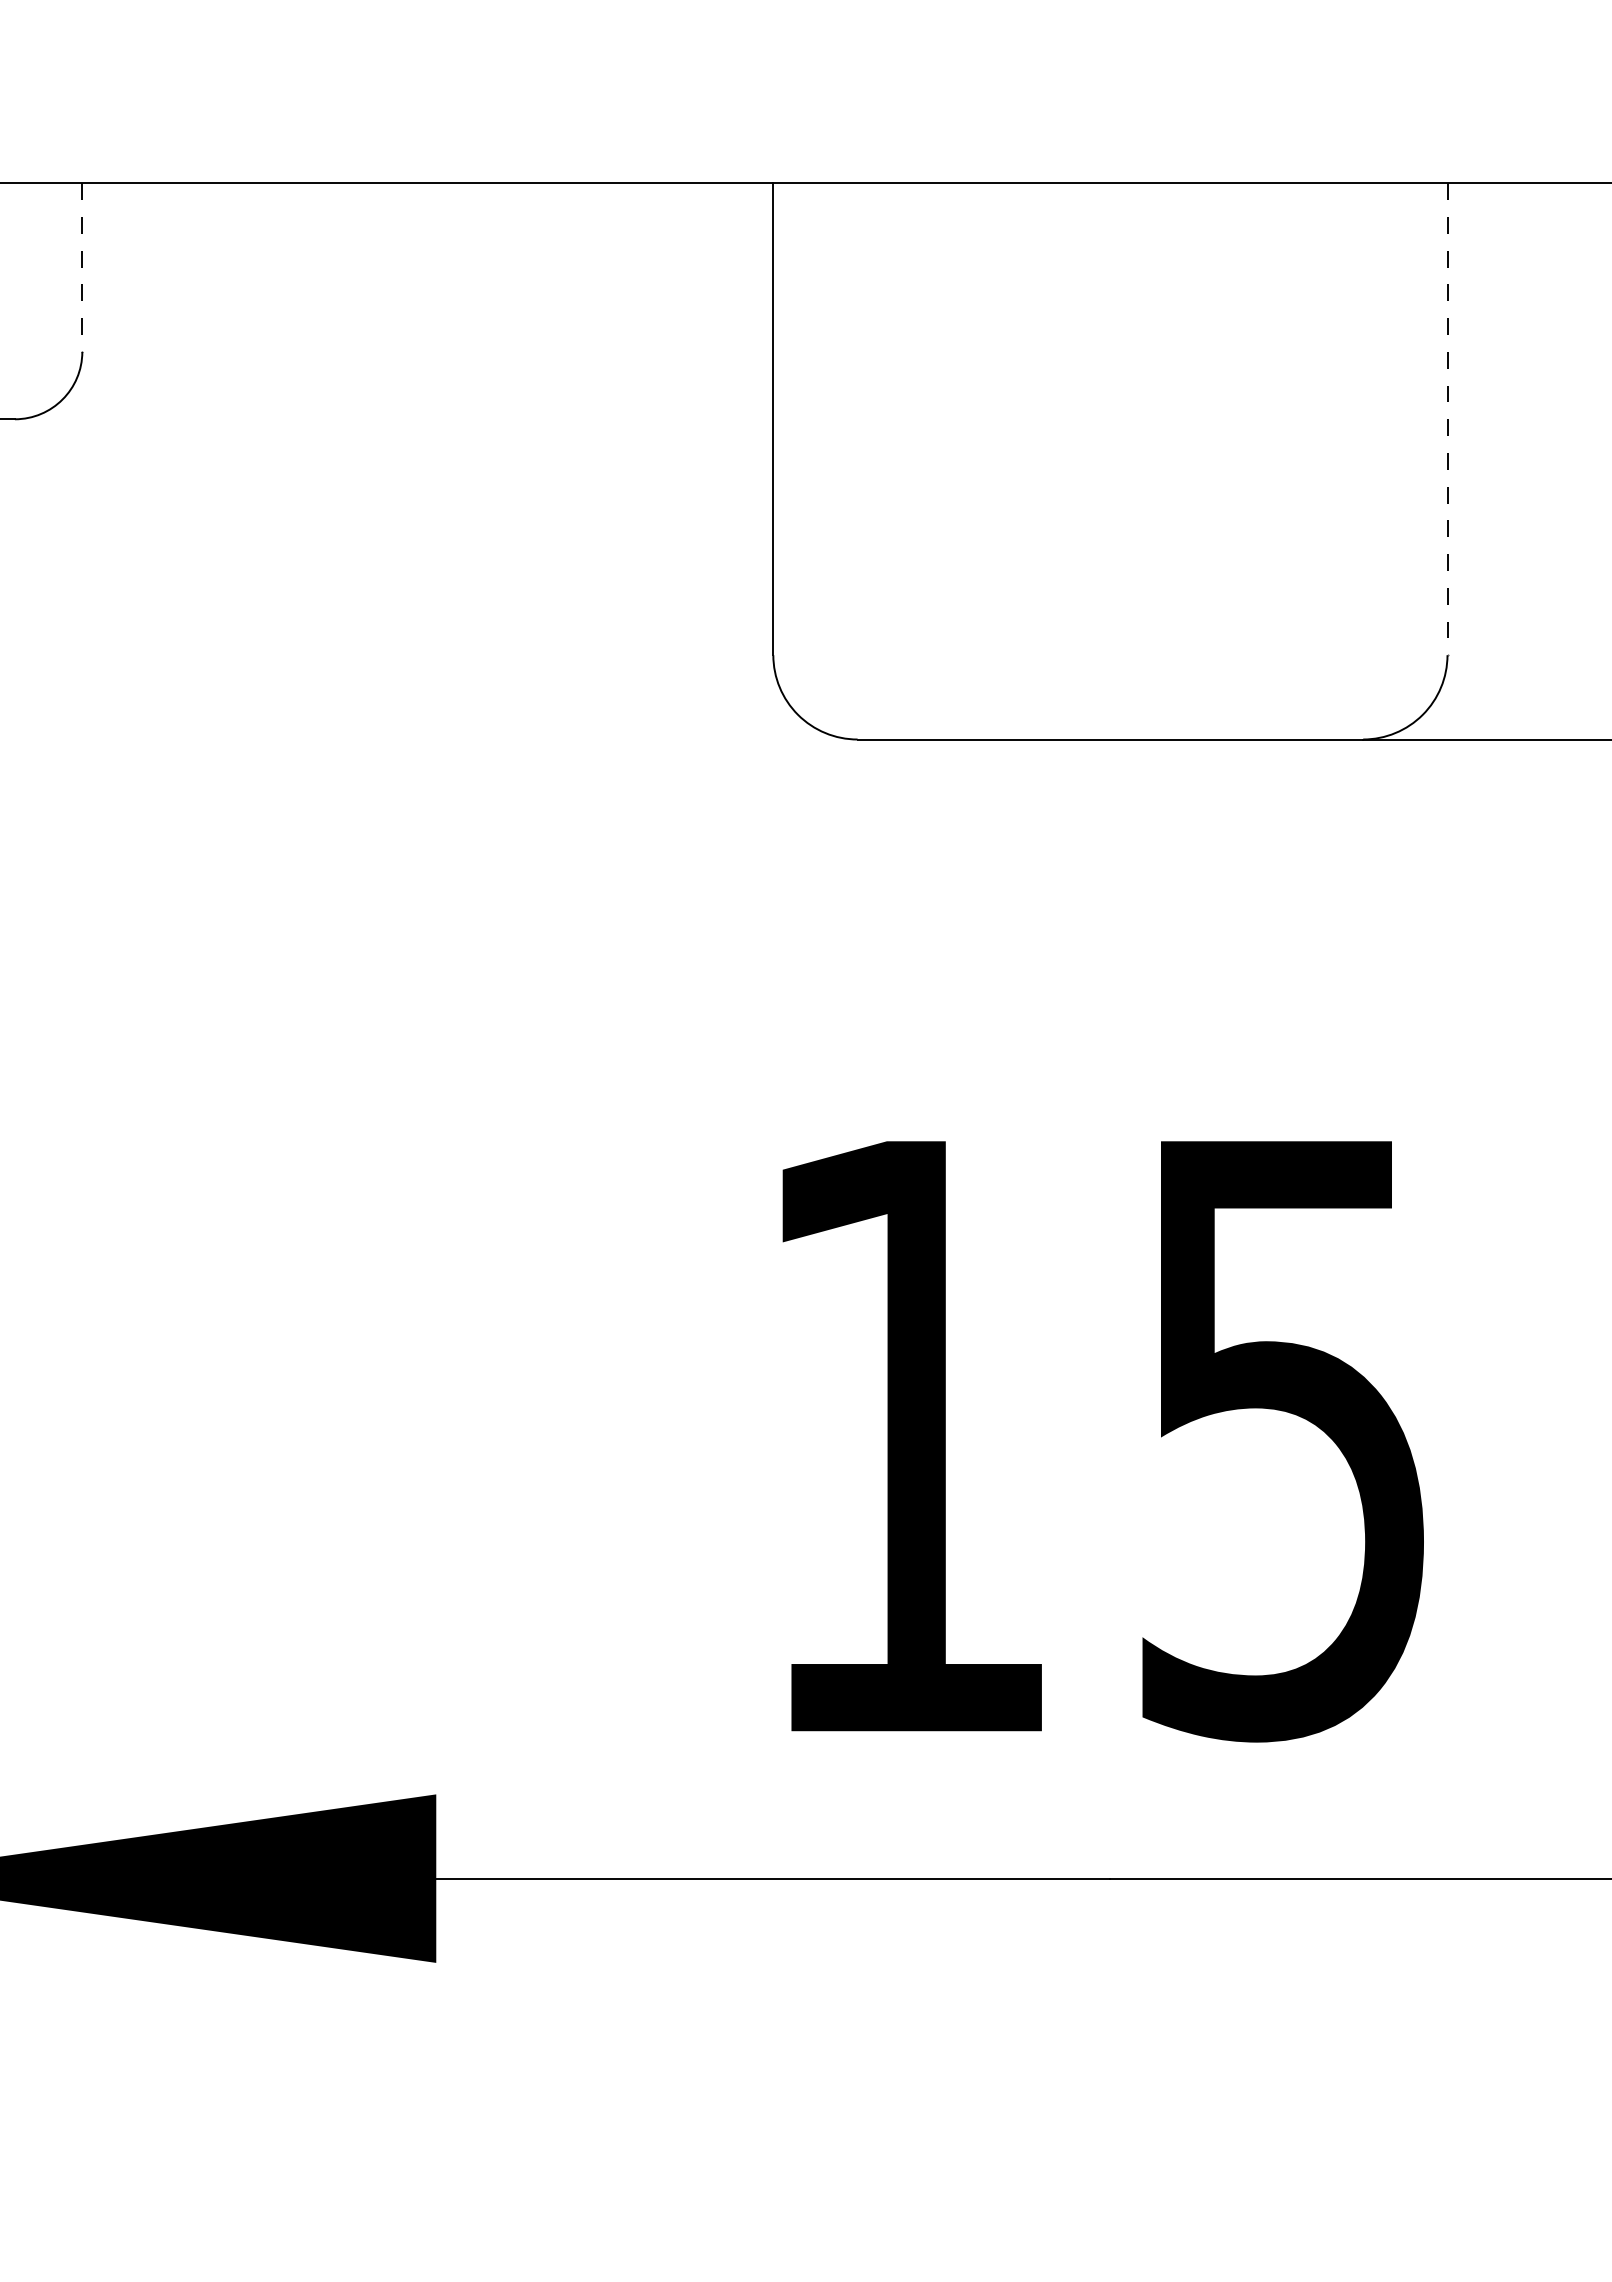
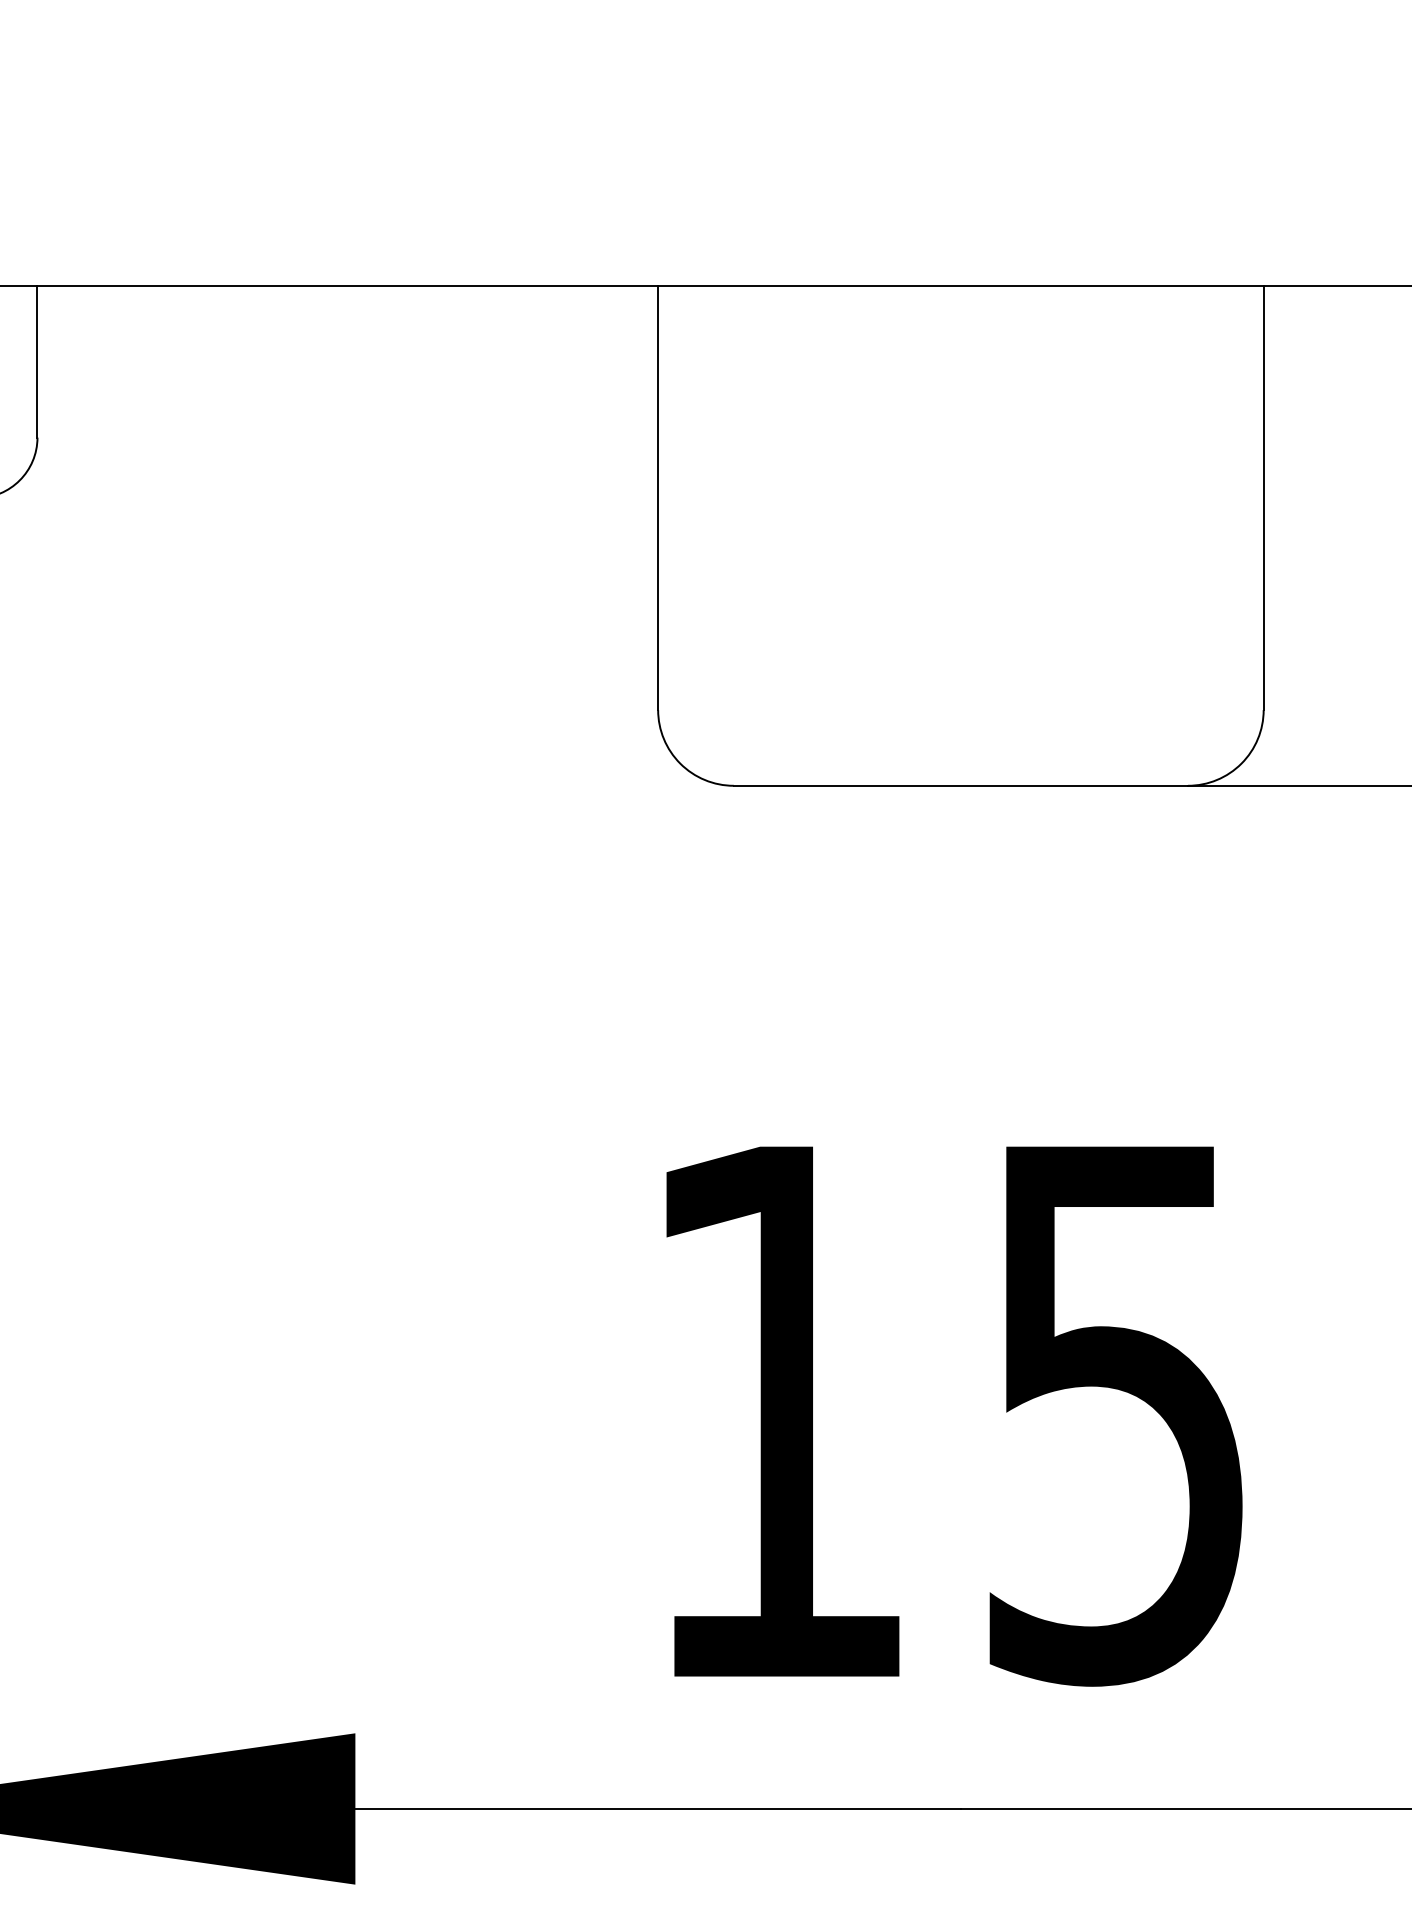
line: (82, 268) -> (37, 362), dashed -> solid
line: (1447, 419) -> (1263, 498), dashed -> solid

